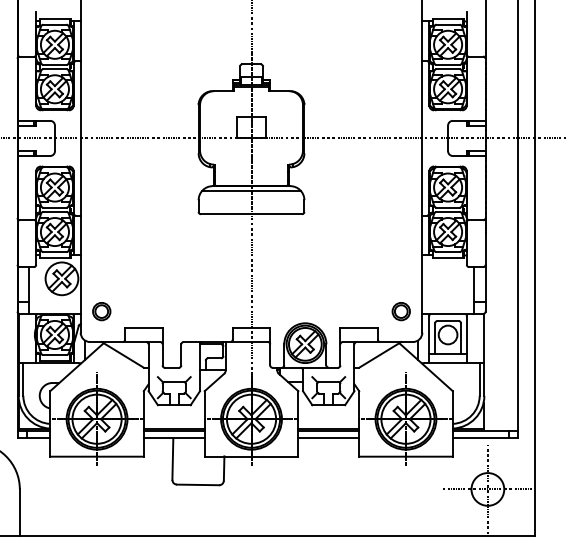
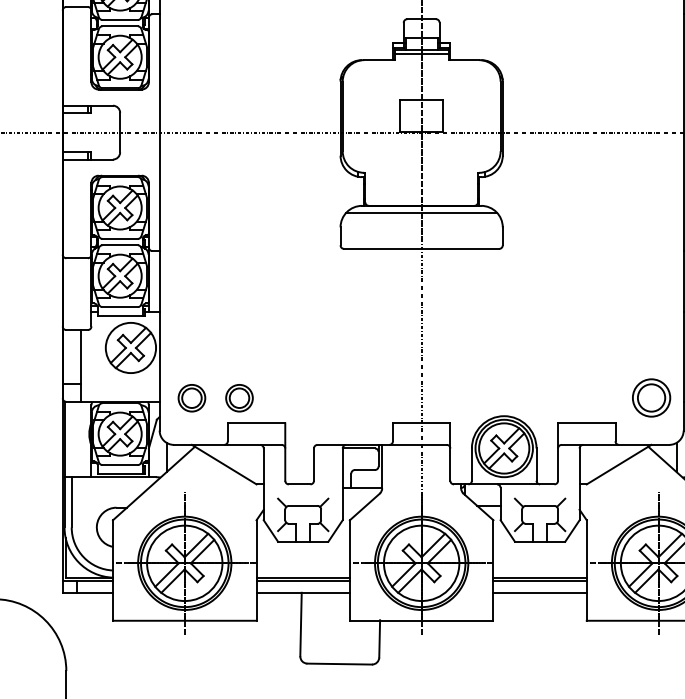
part: (132, 311) -> (239, 398), added
part: (400, 311) -> (650, 398), size x1.4

